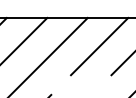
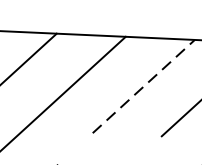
line: (99, 46) -> (143, 86), solid -> dashed

